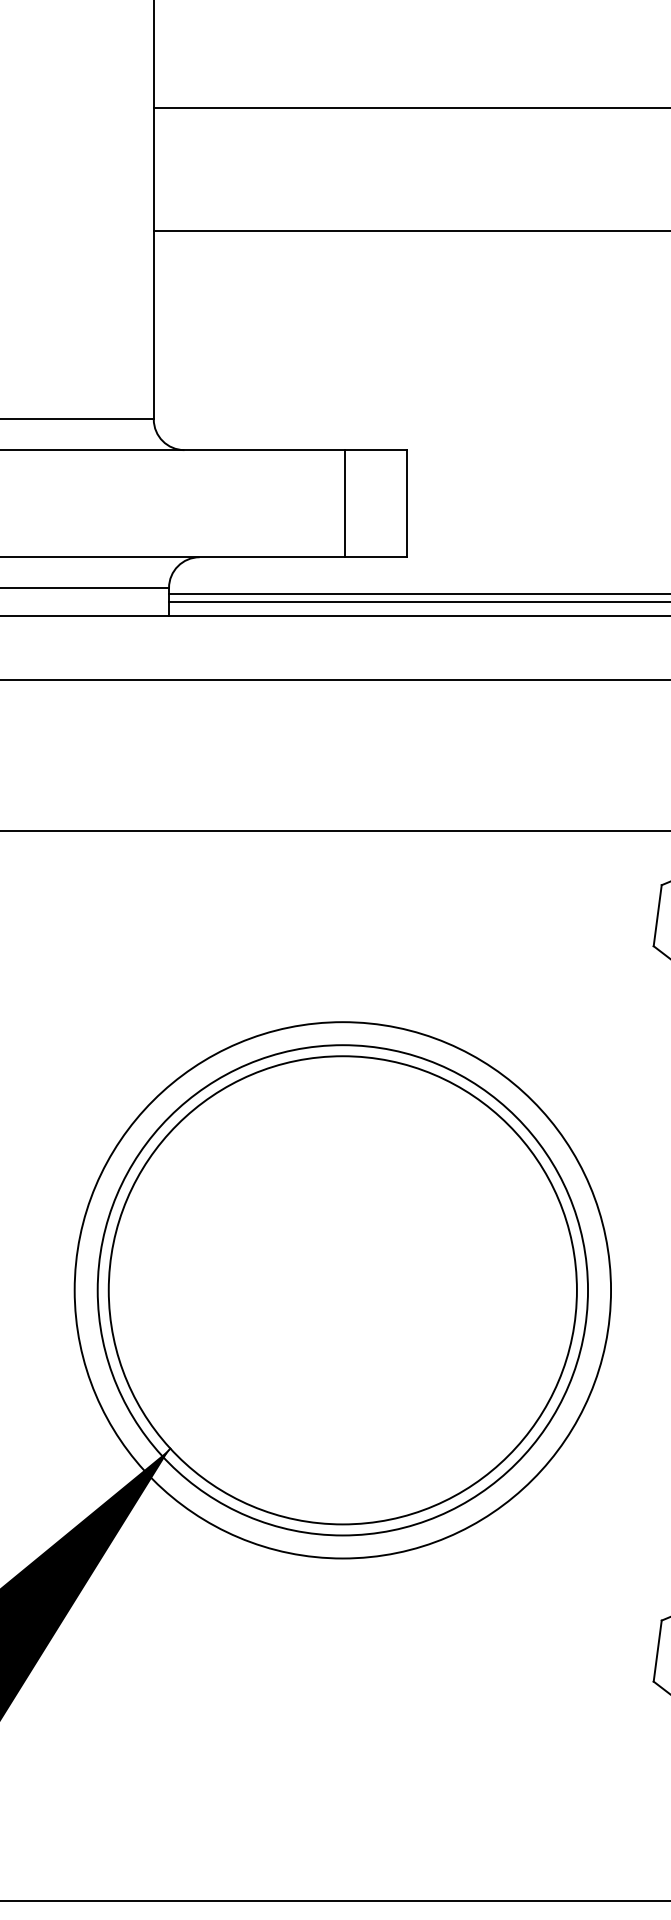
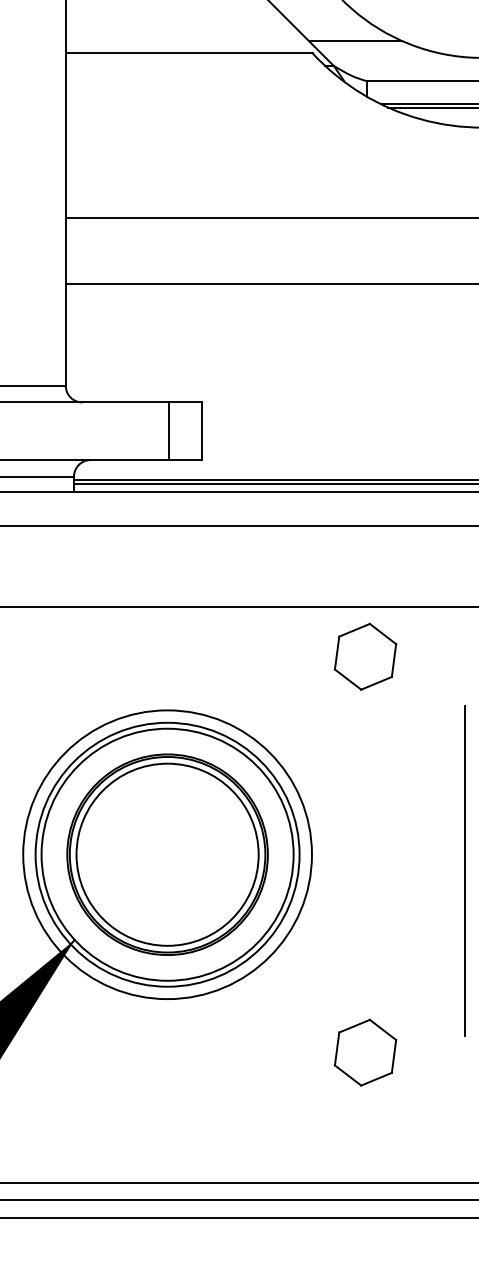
part: (342, 1289) -> (167, 854), added

